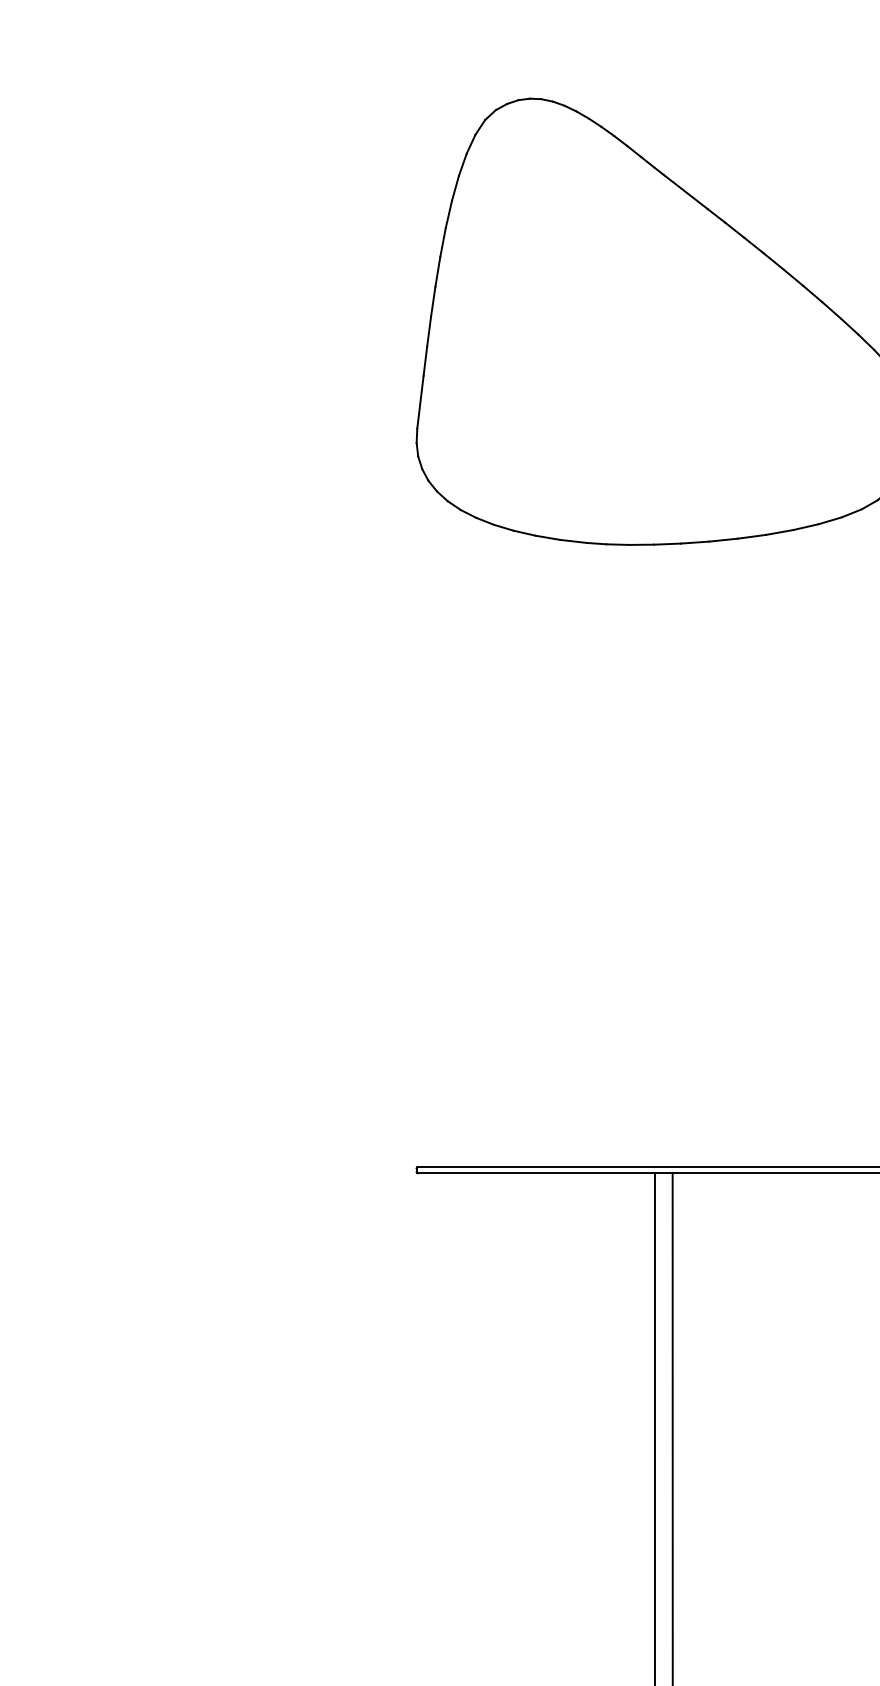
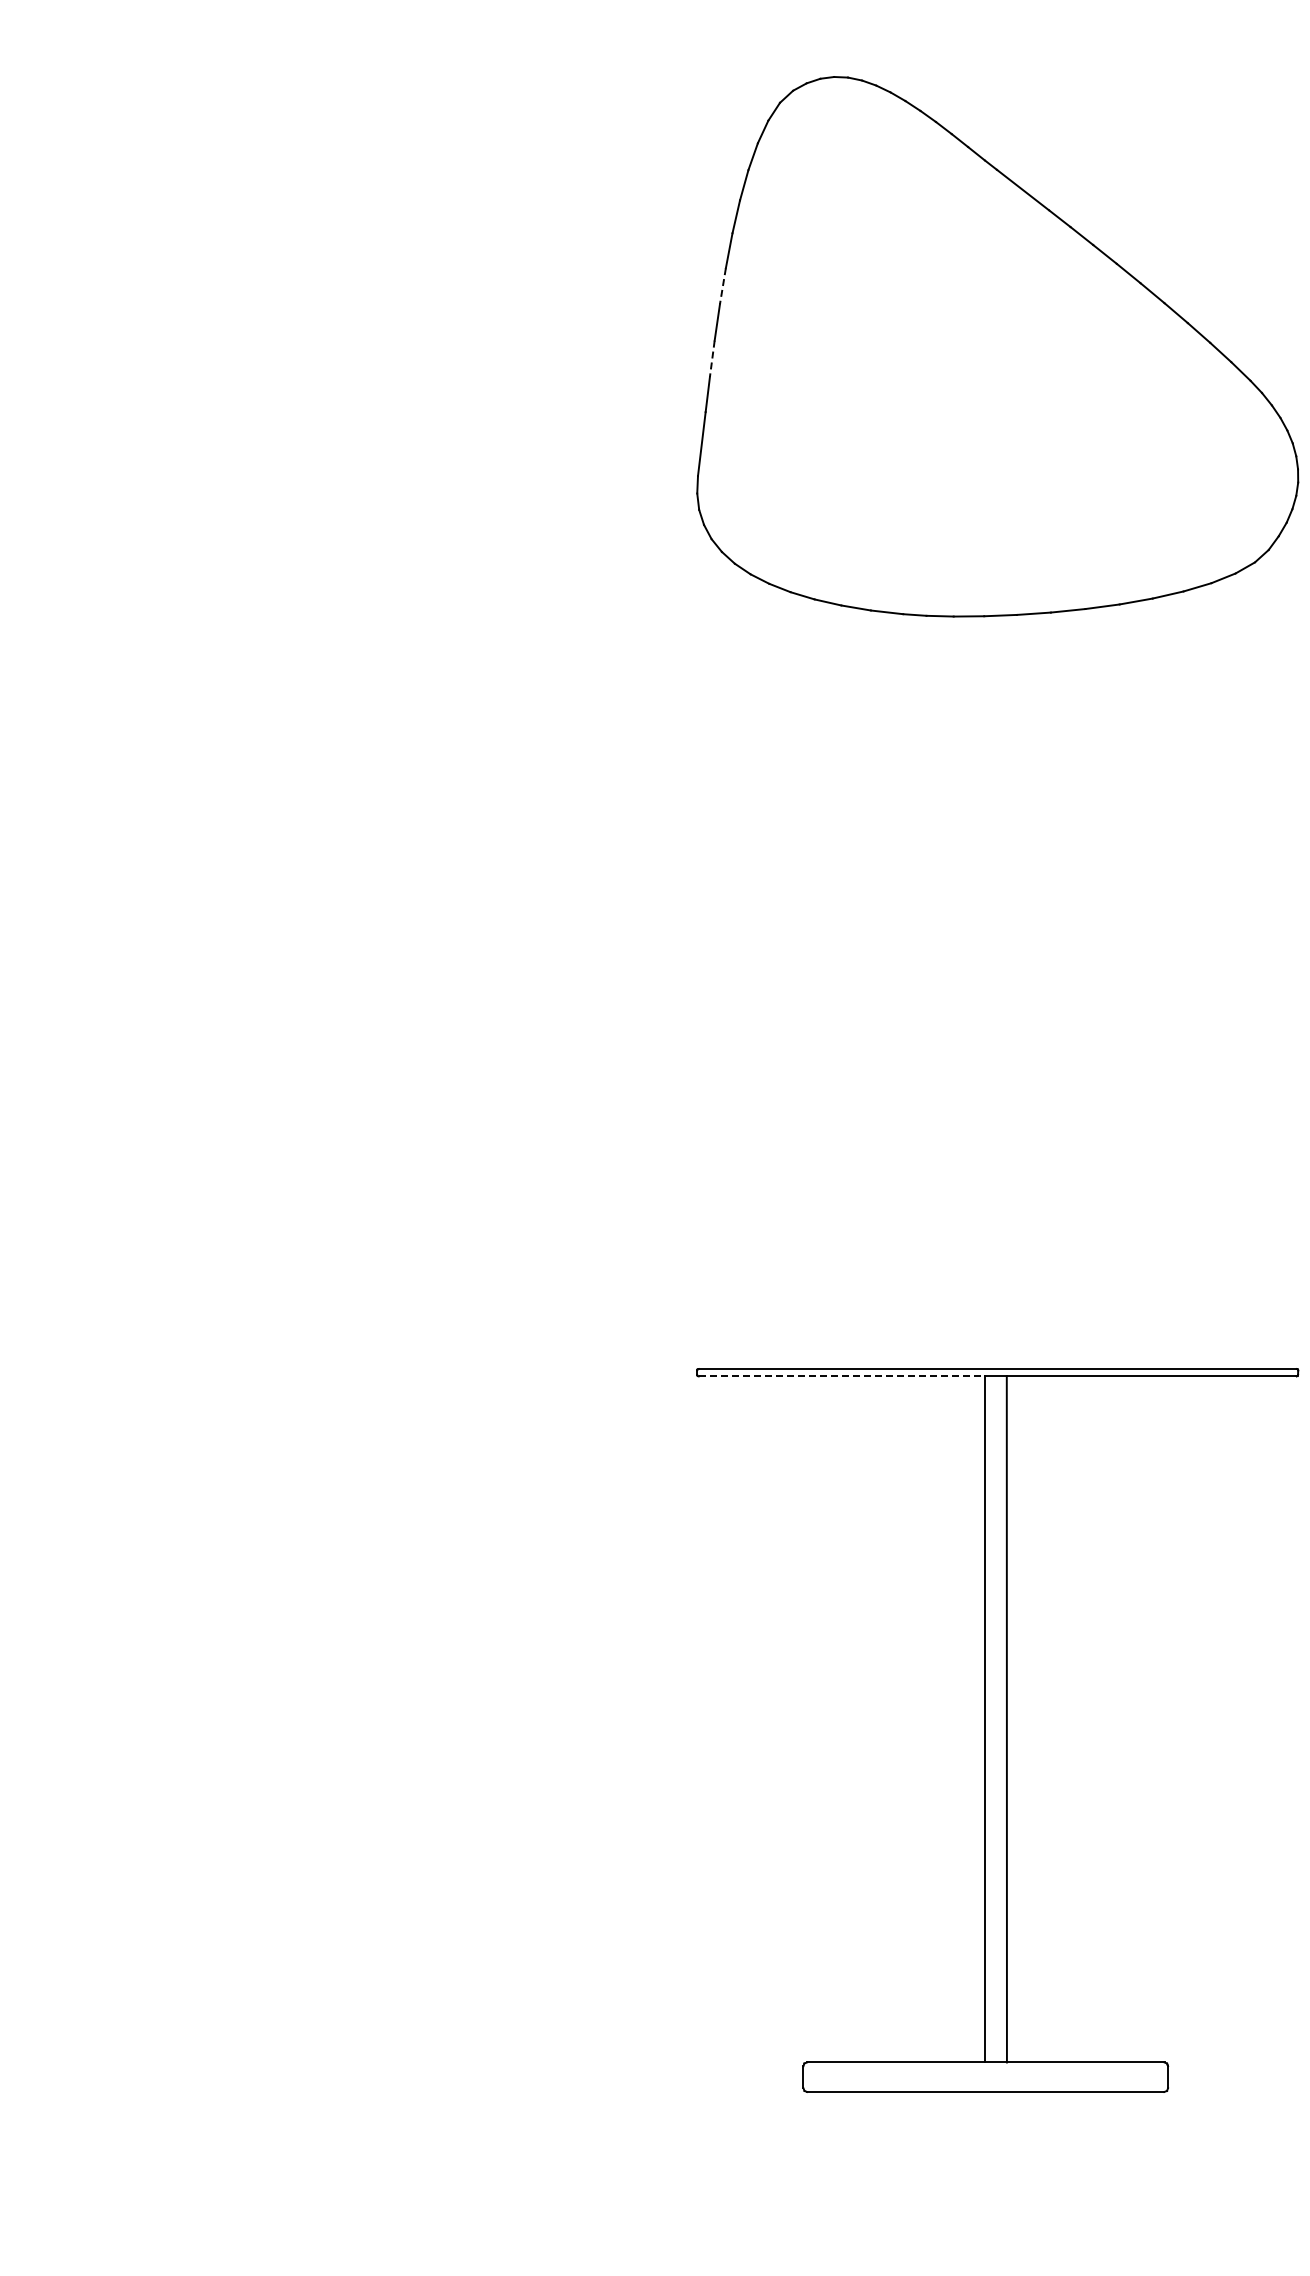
line: (437, 271) -> (722, 286), solid -> dashed
line: (429, 332) -> (712, 359), solid -> dashed
line: (536, 1173) -> (842, 1376), solid -> dashed

